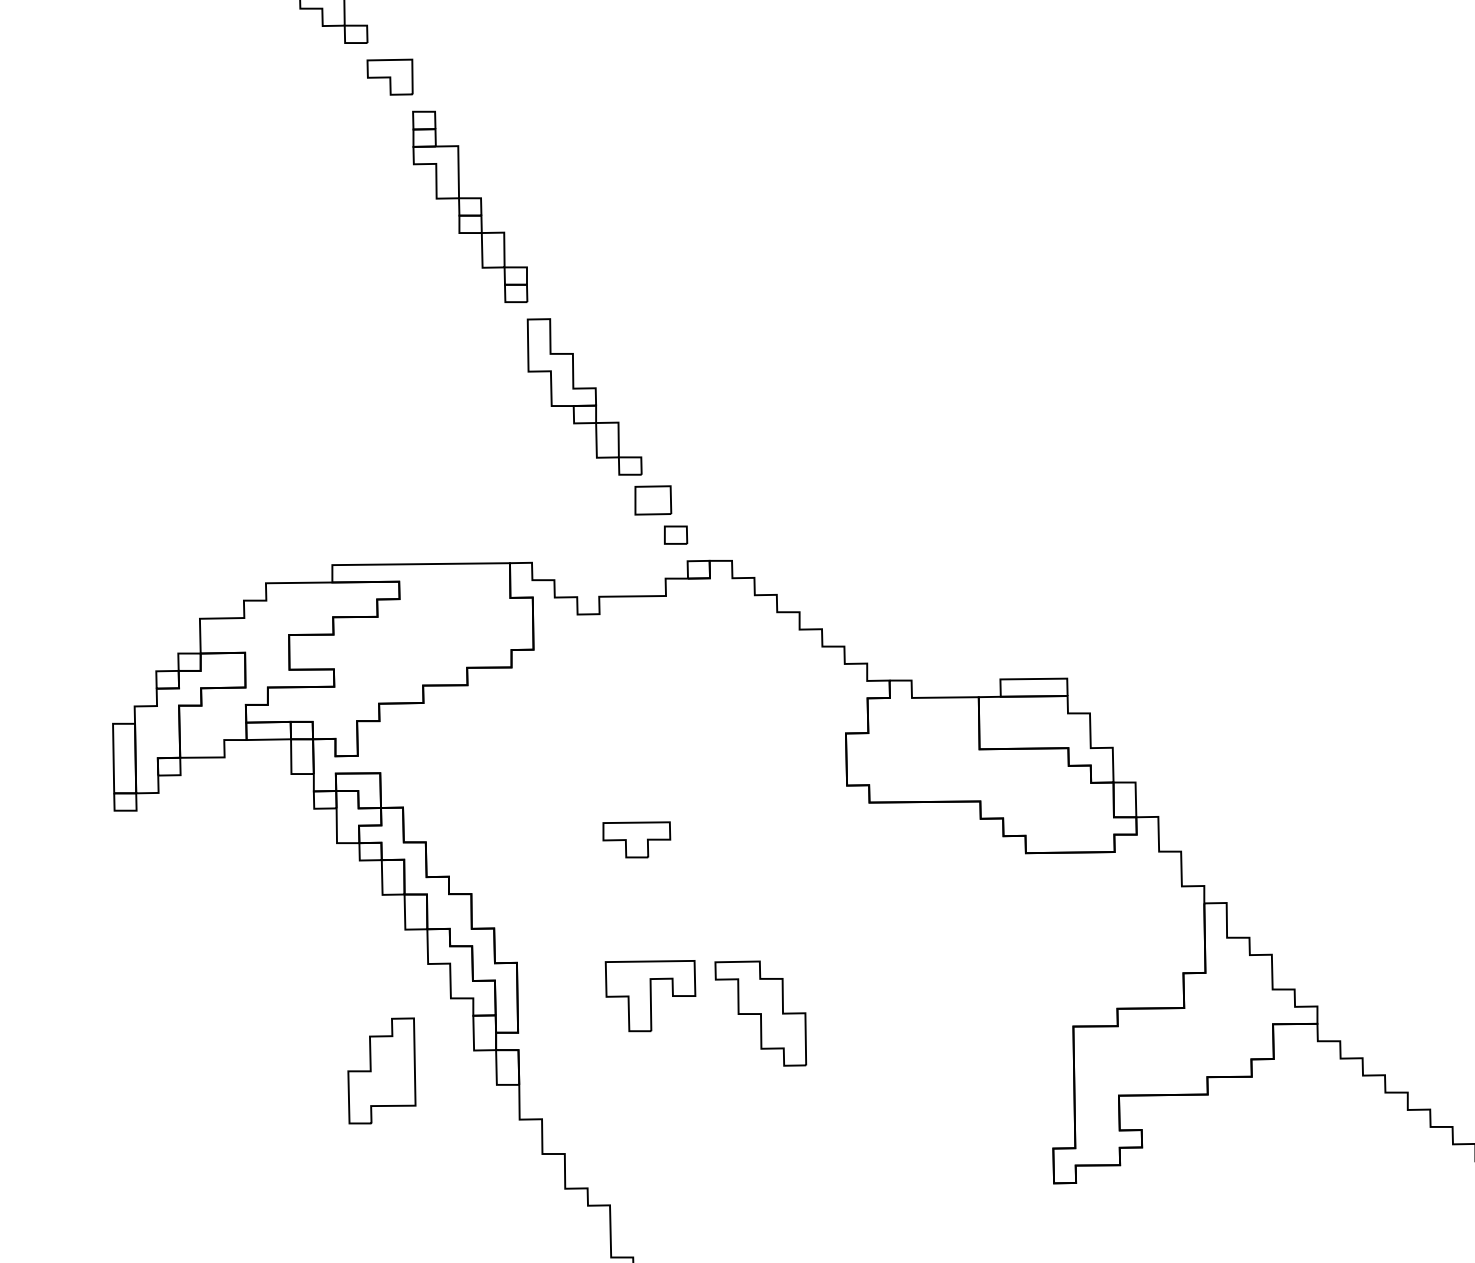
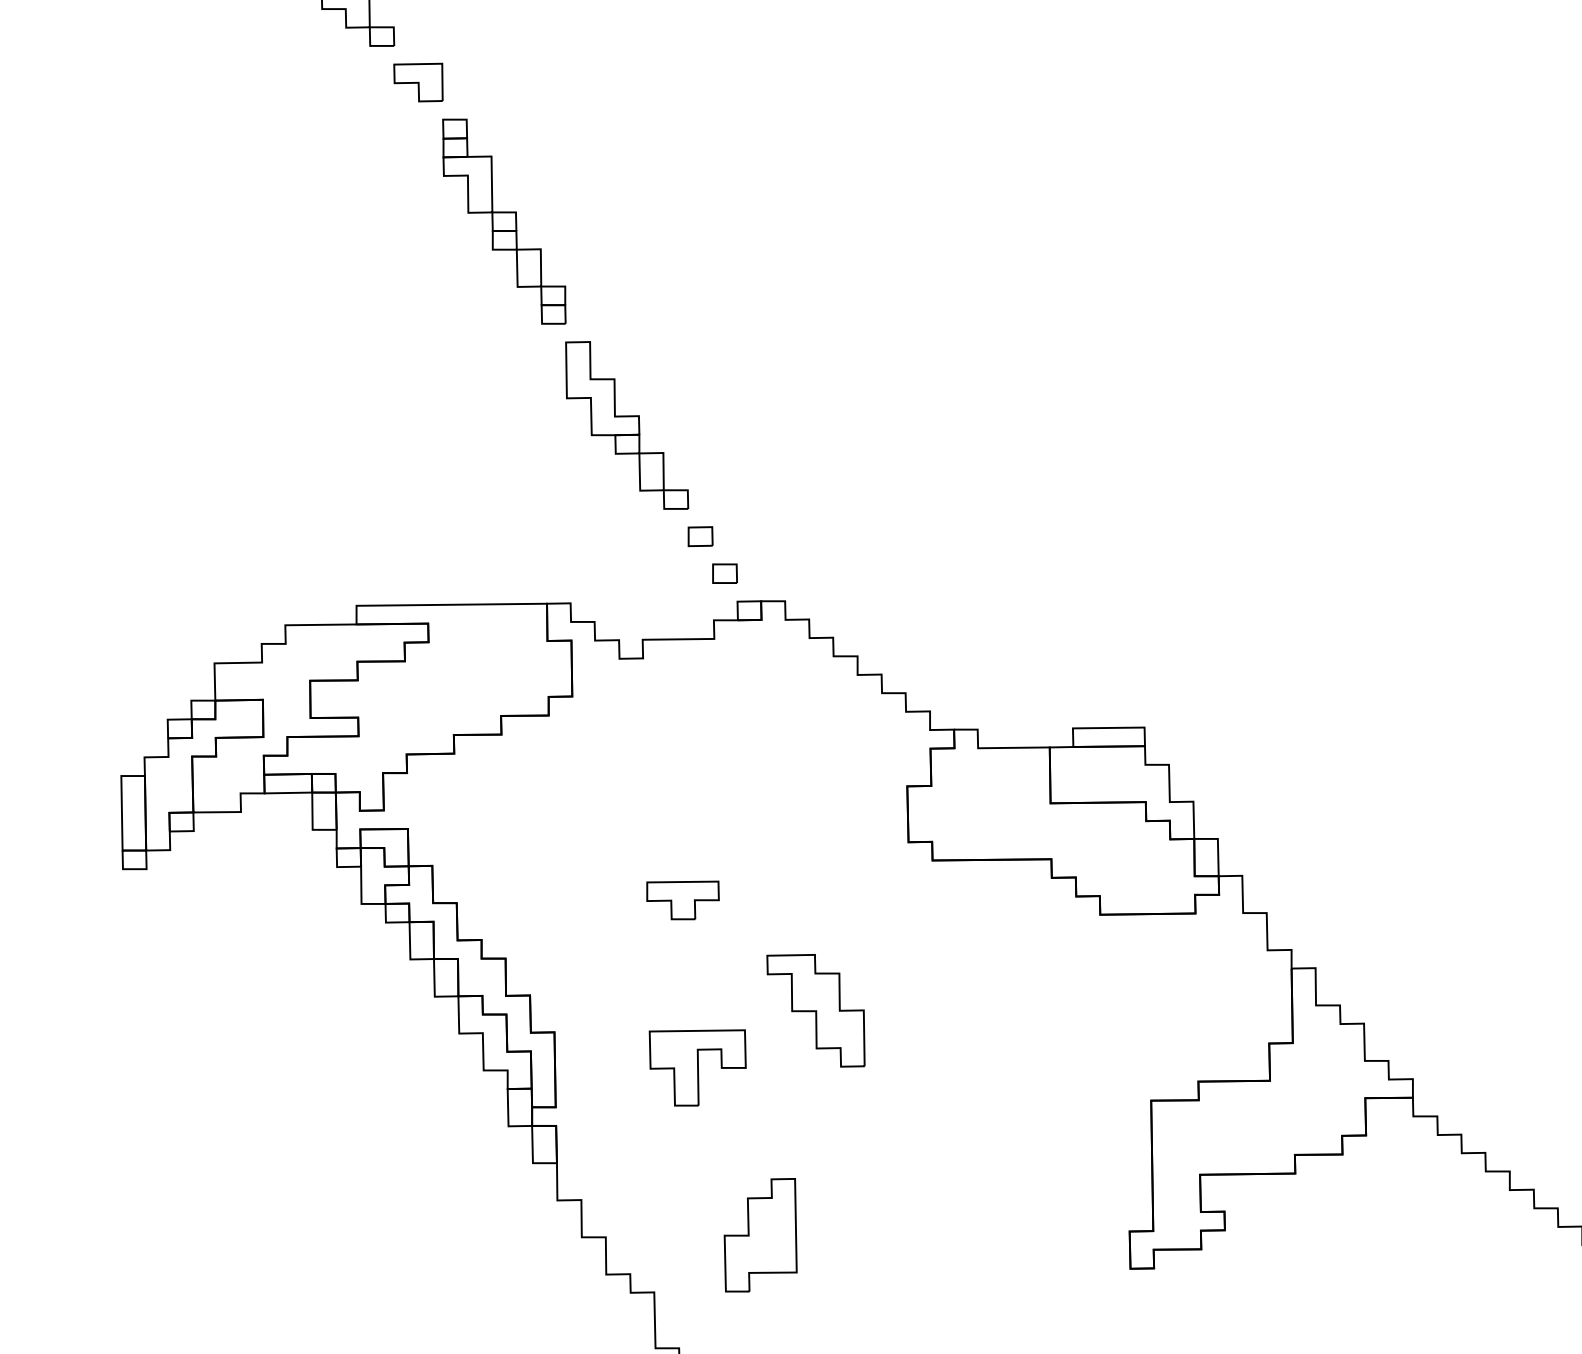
part: (653, 500) -> (700, 536), size x0.62
part: (760, 1013) -> (815, 1010), moved
part: (381, 1071) -> (760, 1235), moved

